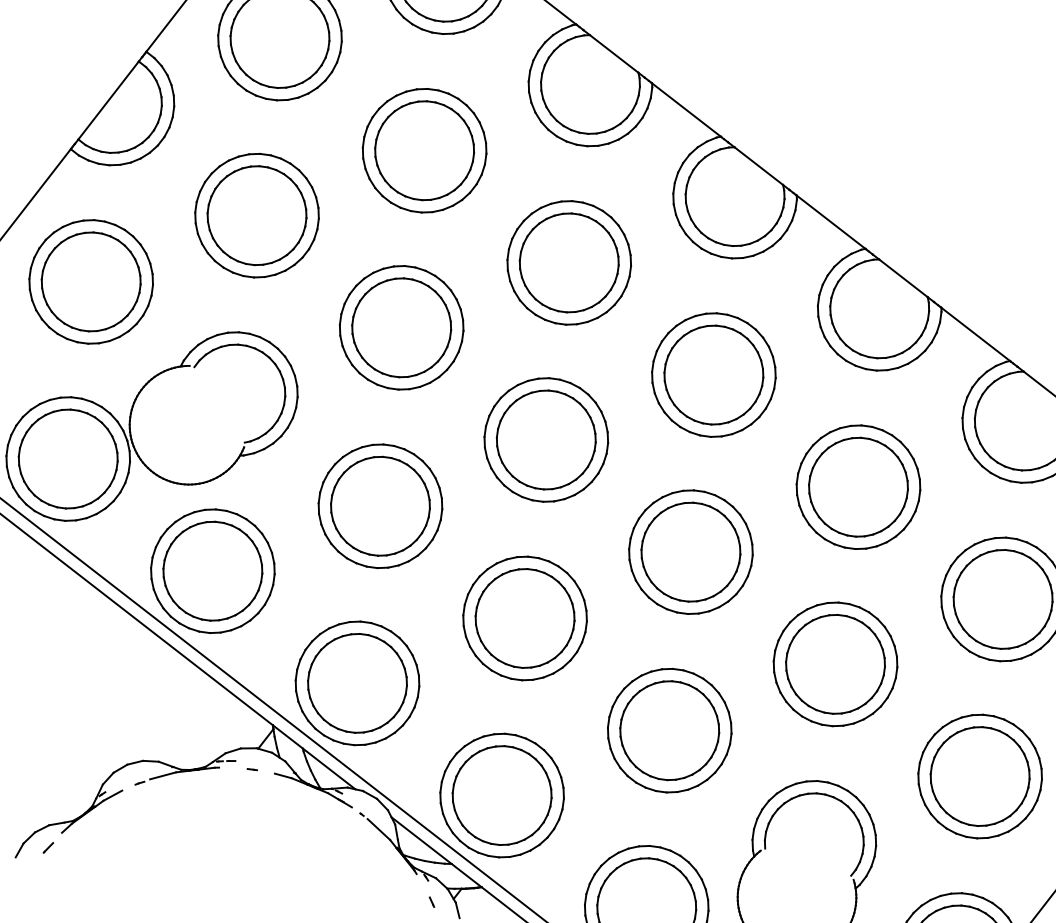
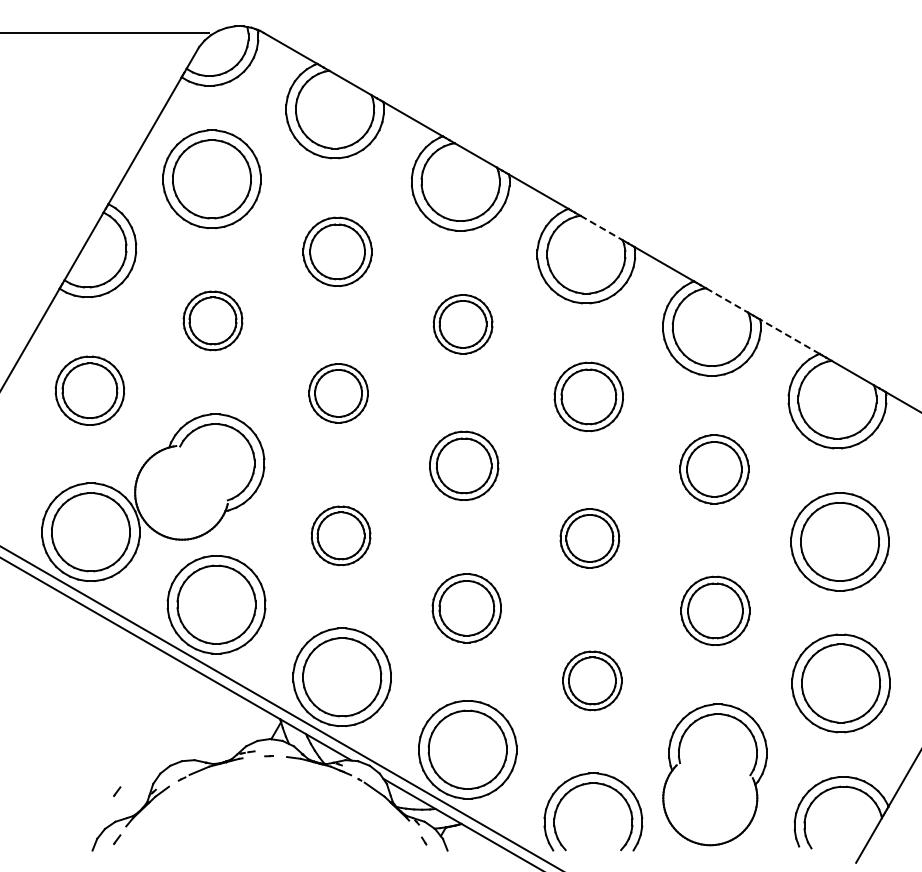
part: (424, 150) -> (337, 251), size x0.7
line: (759, 166) -> (602, 228), solid -> dashed
part: (256, 215) -> (212, 320), size x0.6
part: (568, 262) -> (462, 324), size x0.6
line: (903, 278) -> (727, 300), solid -> dashed
part: (90, 281) -> (89, 390), size x0.7
part: (401, 327) -> (338, 393), size x0.6
line: (975, 333) -> (789, 336), solid -> dashed
part: (713, 374) -> (588, 396), size x0.7
part: (545, 439) -> (463, 465), size x0.7
part: (858, 487) -> (714, 469), size x0.7
part: (379, 505) -> (340, 535), size x0.6
part: (690, 552) -> (589, 538), size x0.6
part: (524, 618) -> (466, 608), size x0.7
part: (835, 663) -> (715, 610), size x0.7
part: (669, 730) -> (592, 680), size x0.6
part: (57, 787) -> (117, 791), added

